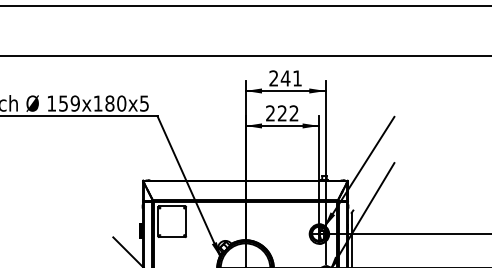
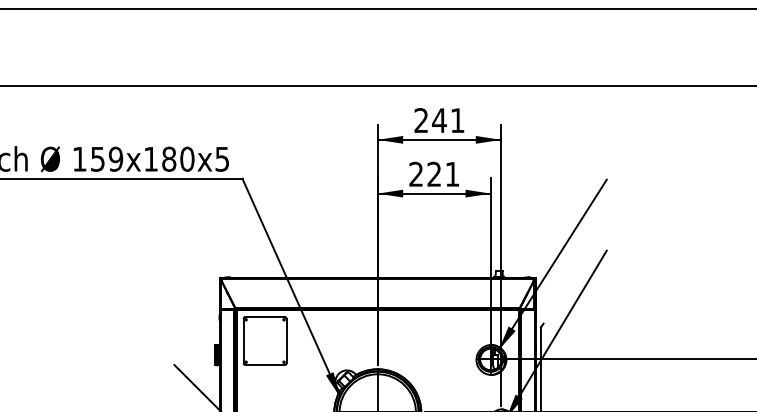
text: (293, 113) -> (451, 174), 222 -> 221

